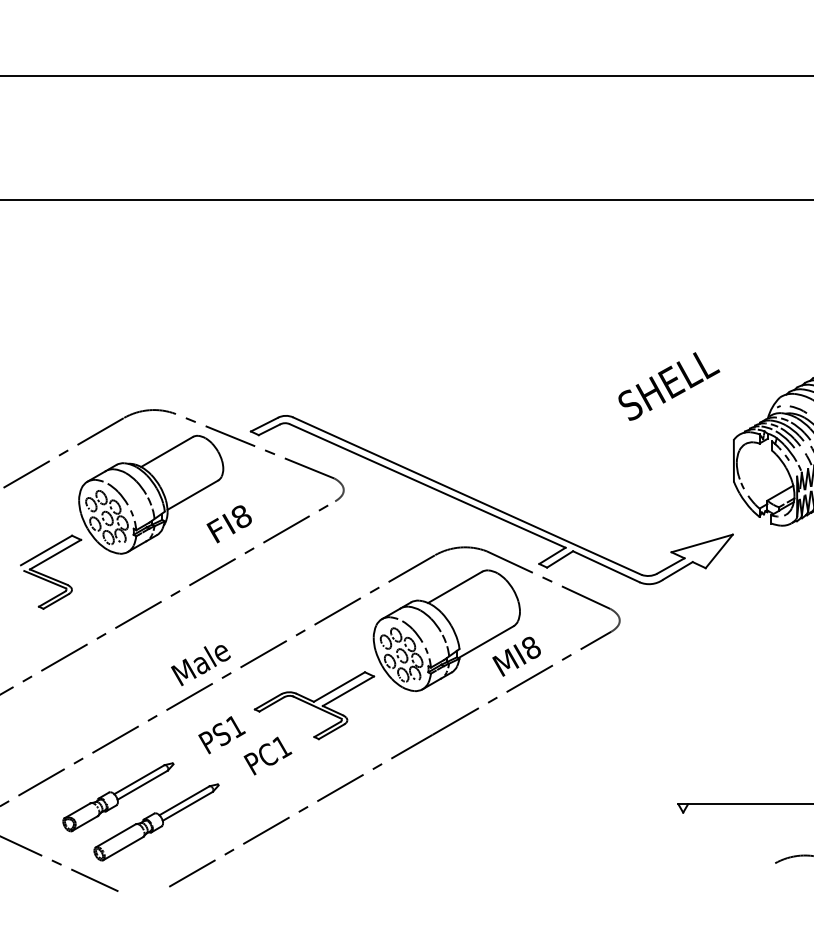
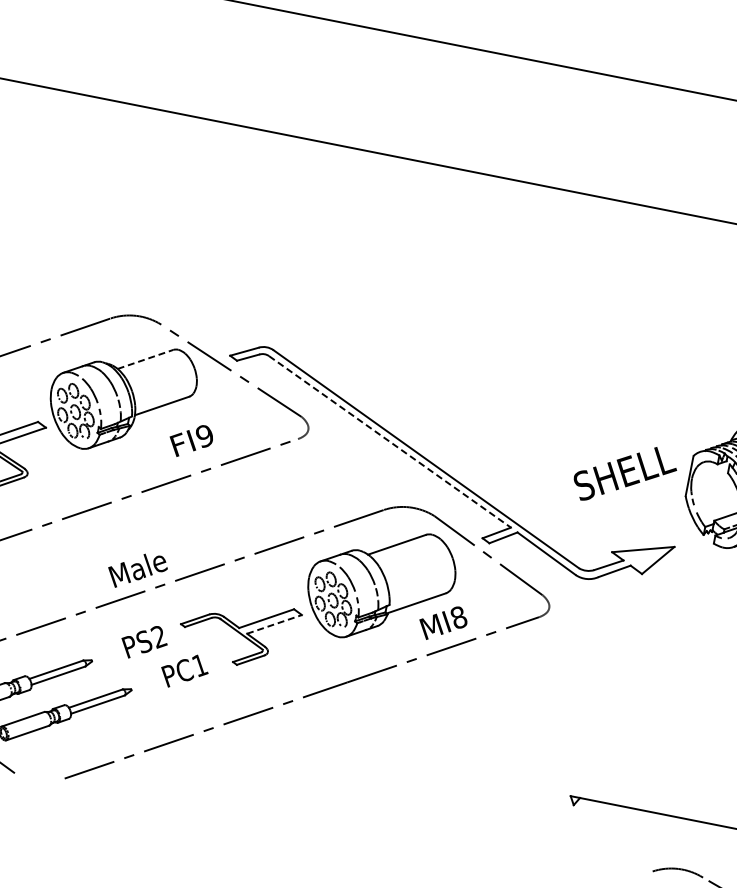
text: (669, 386) -> (625, 475), moved
line: (167, 451) -> (146, 359), solid -> dashed
line: (428, 486) -> (390, 442), solid -> dashed
text: (241, 517) -> (204, 436), FI8 -> FI9
line: (348, 691) -> (274, 624), solid -> dashed
text: (235, 726) -> (159, 636), PS1 -> PS2

